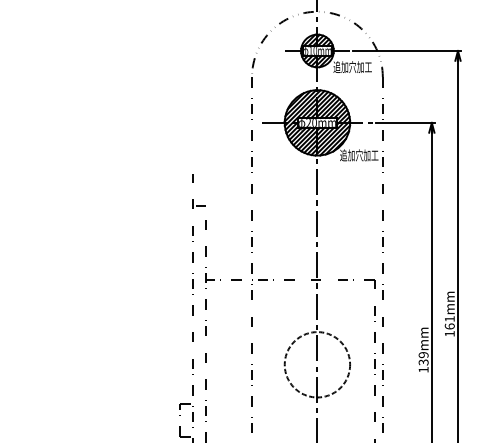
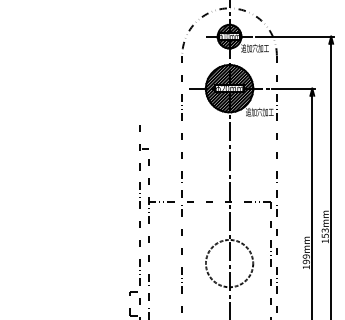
text: (449, 322) -> (325, 233), 161mm -> 153mm
text: (423, 362) -> (306, 261), 139mm -> 199mm

